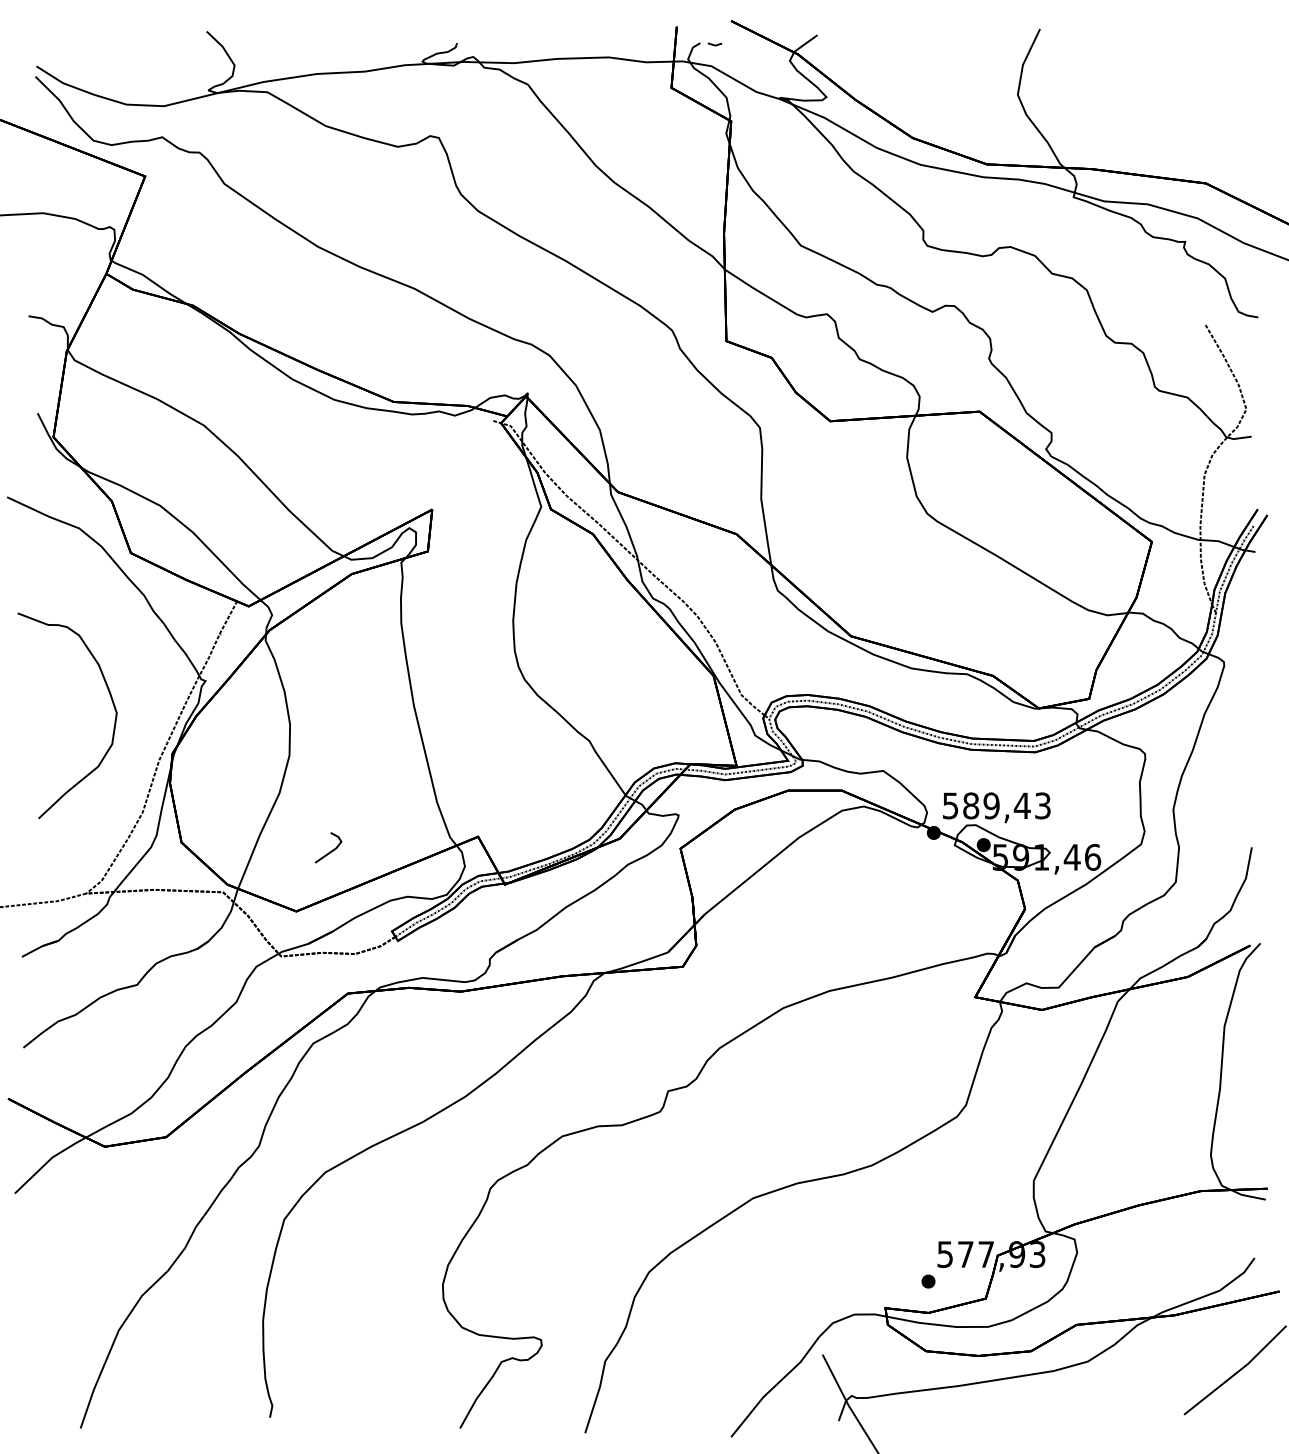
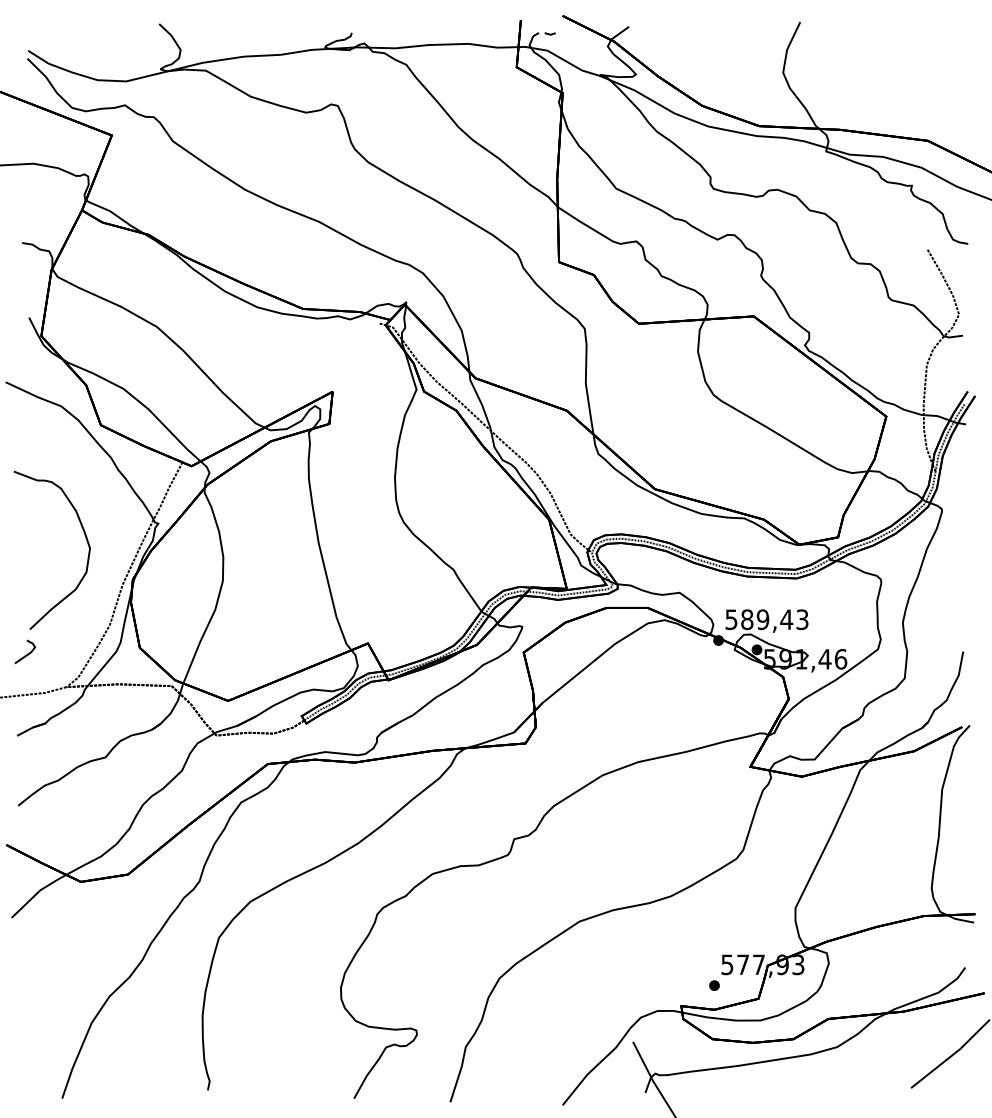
line: (329, 851) -> (25, 654), moved

